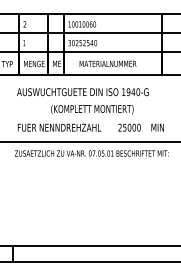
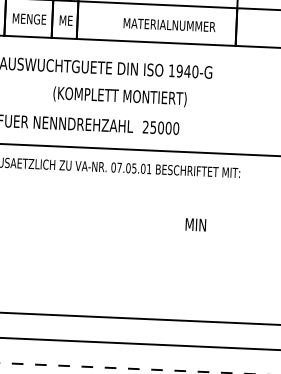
text: (107, 63) -> (168, 24), moved
text: (129, 127) -> (161, 127), moved
text: (157, 127) -> (195, 224), moved

